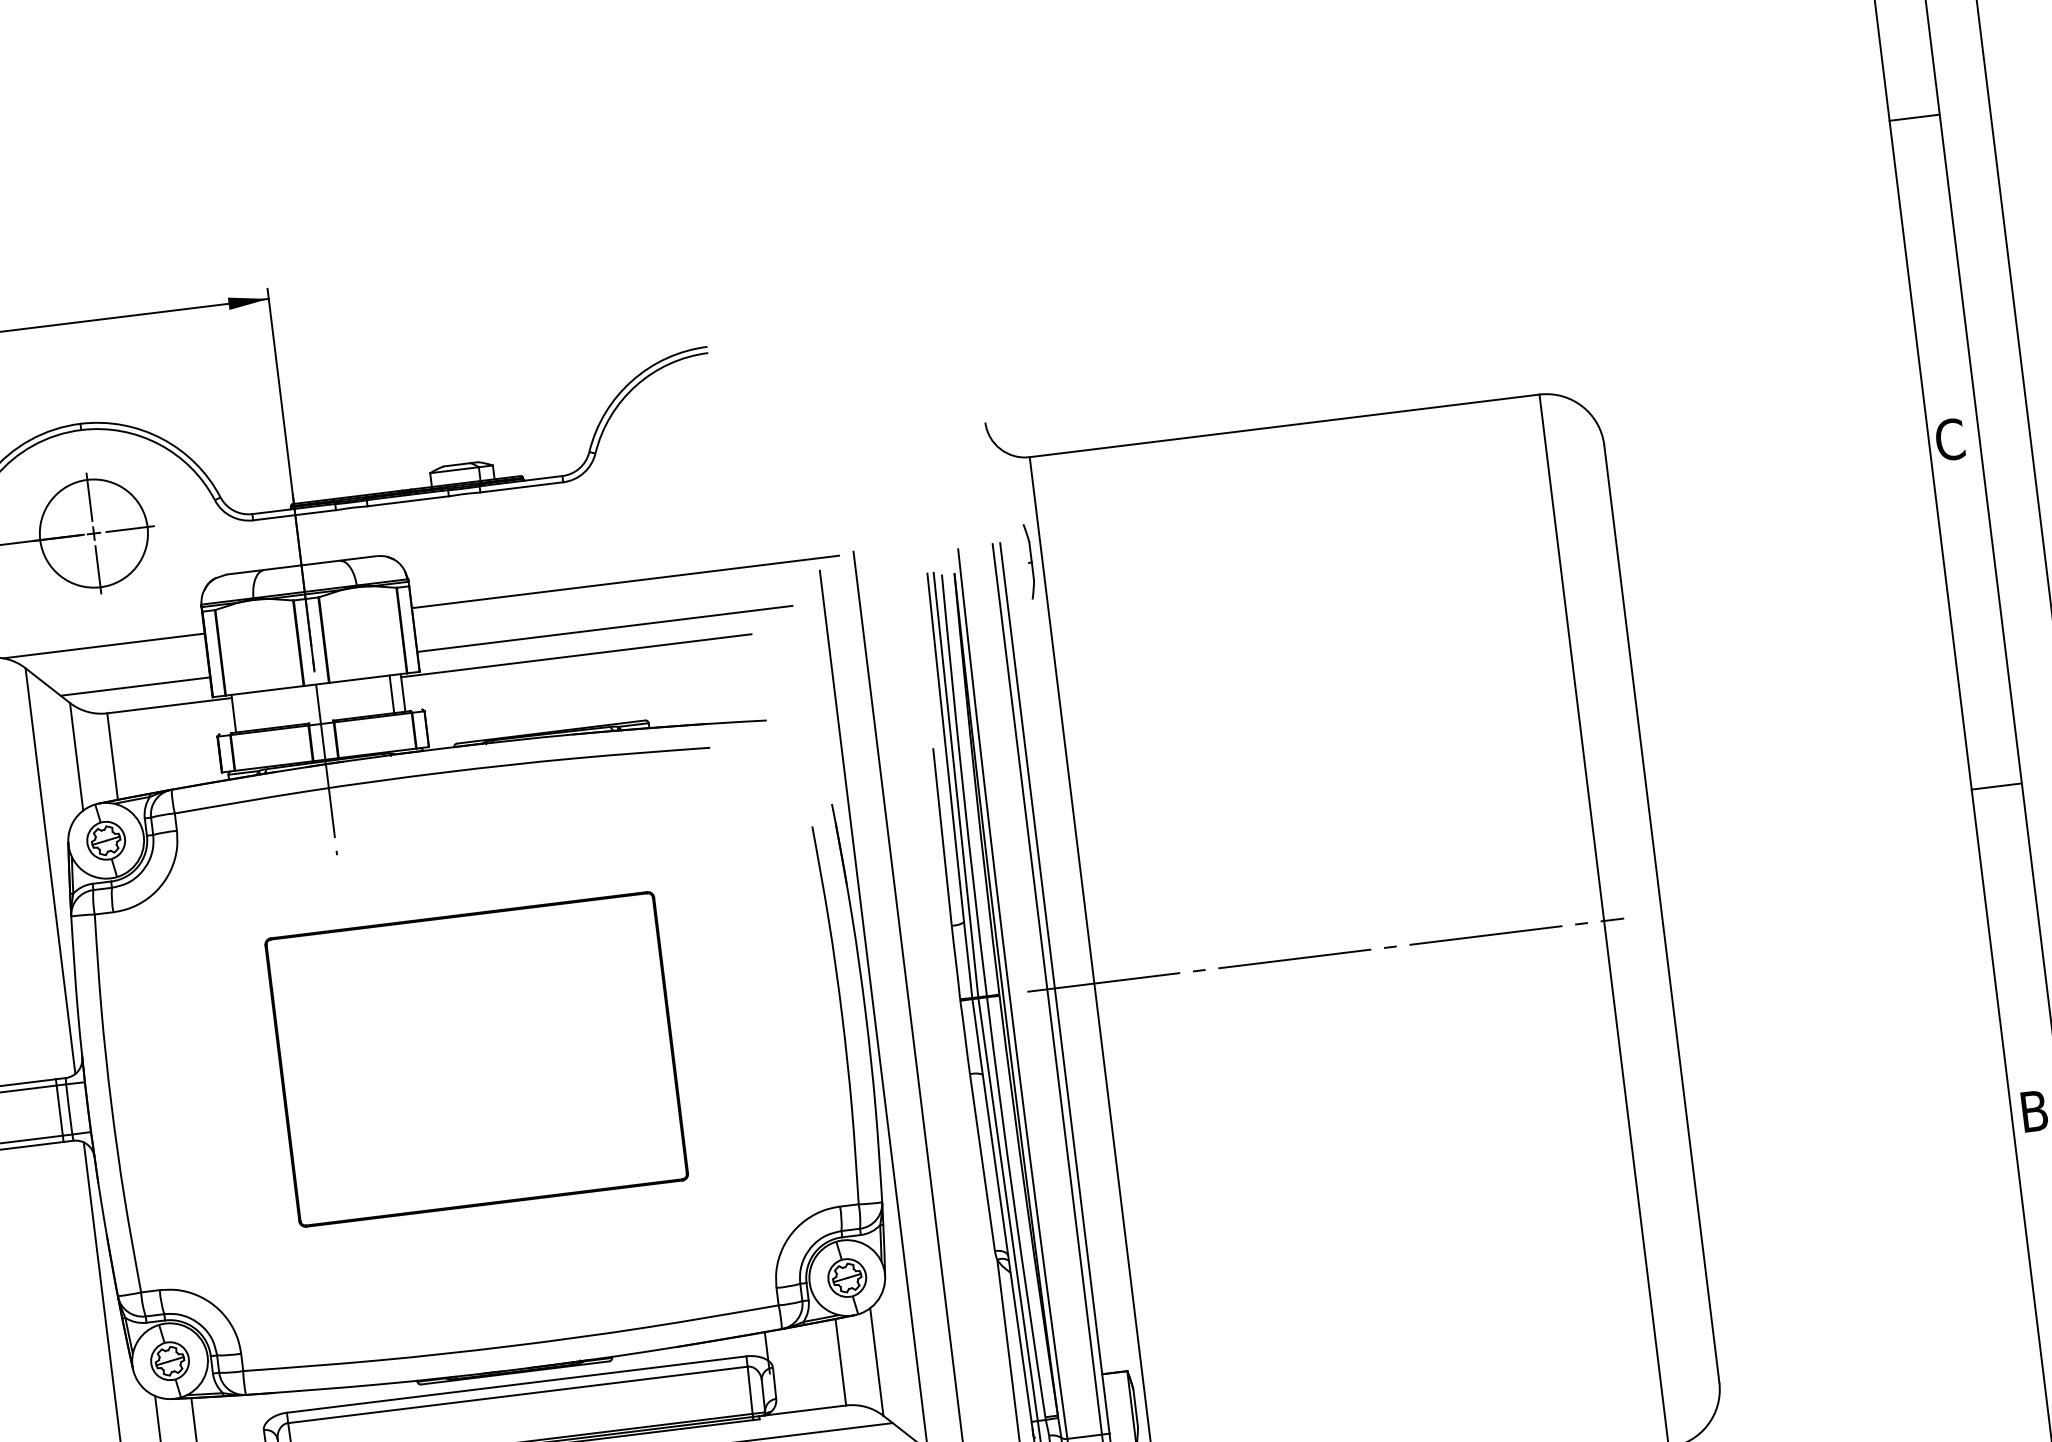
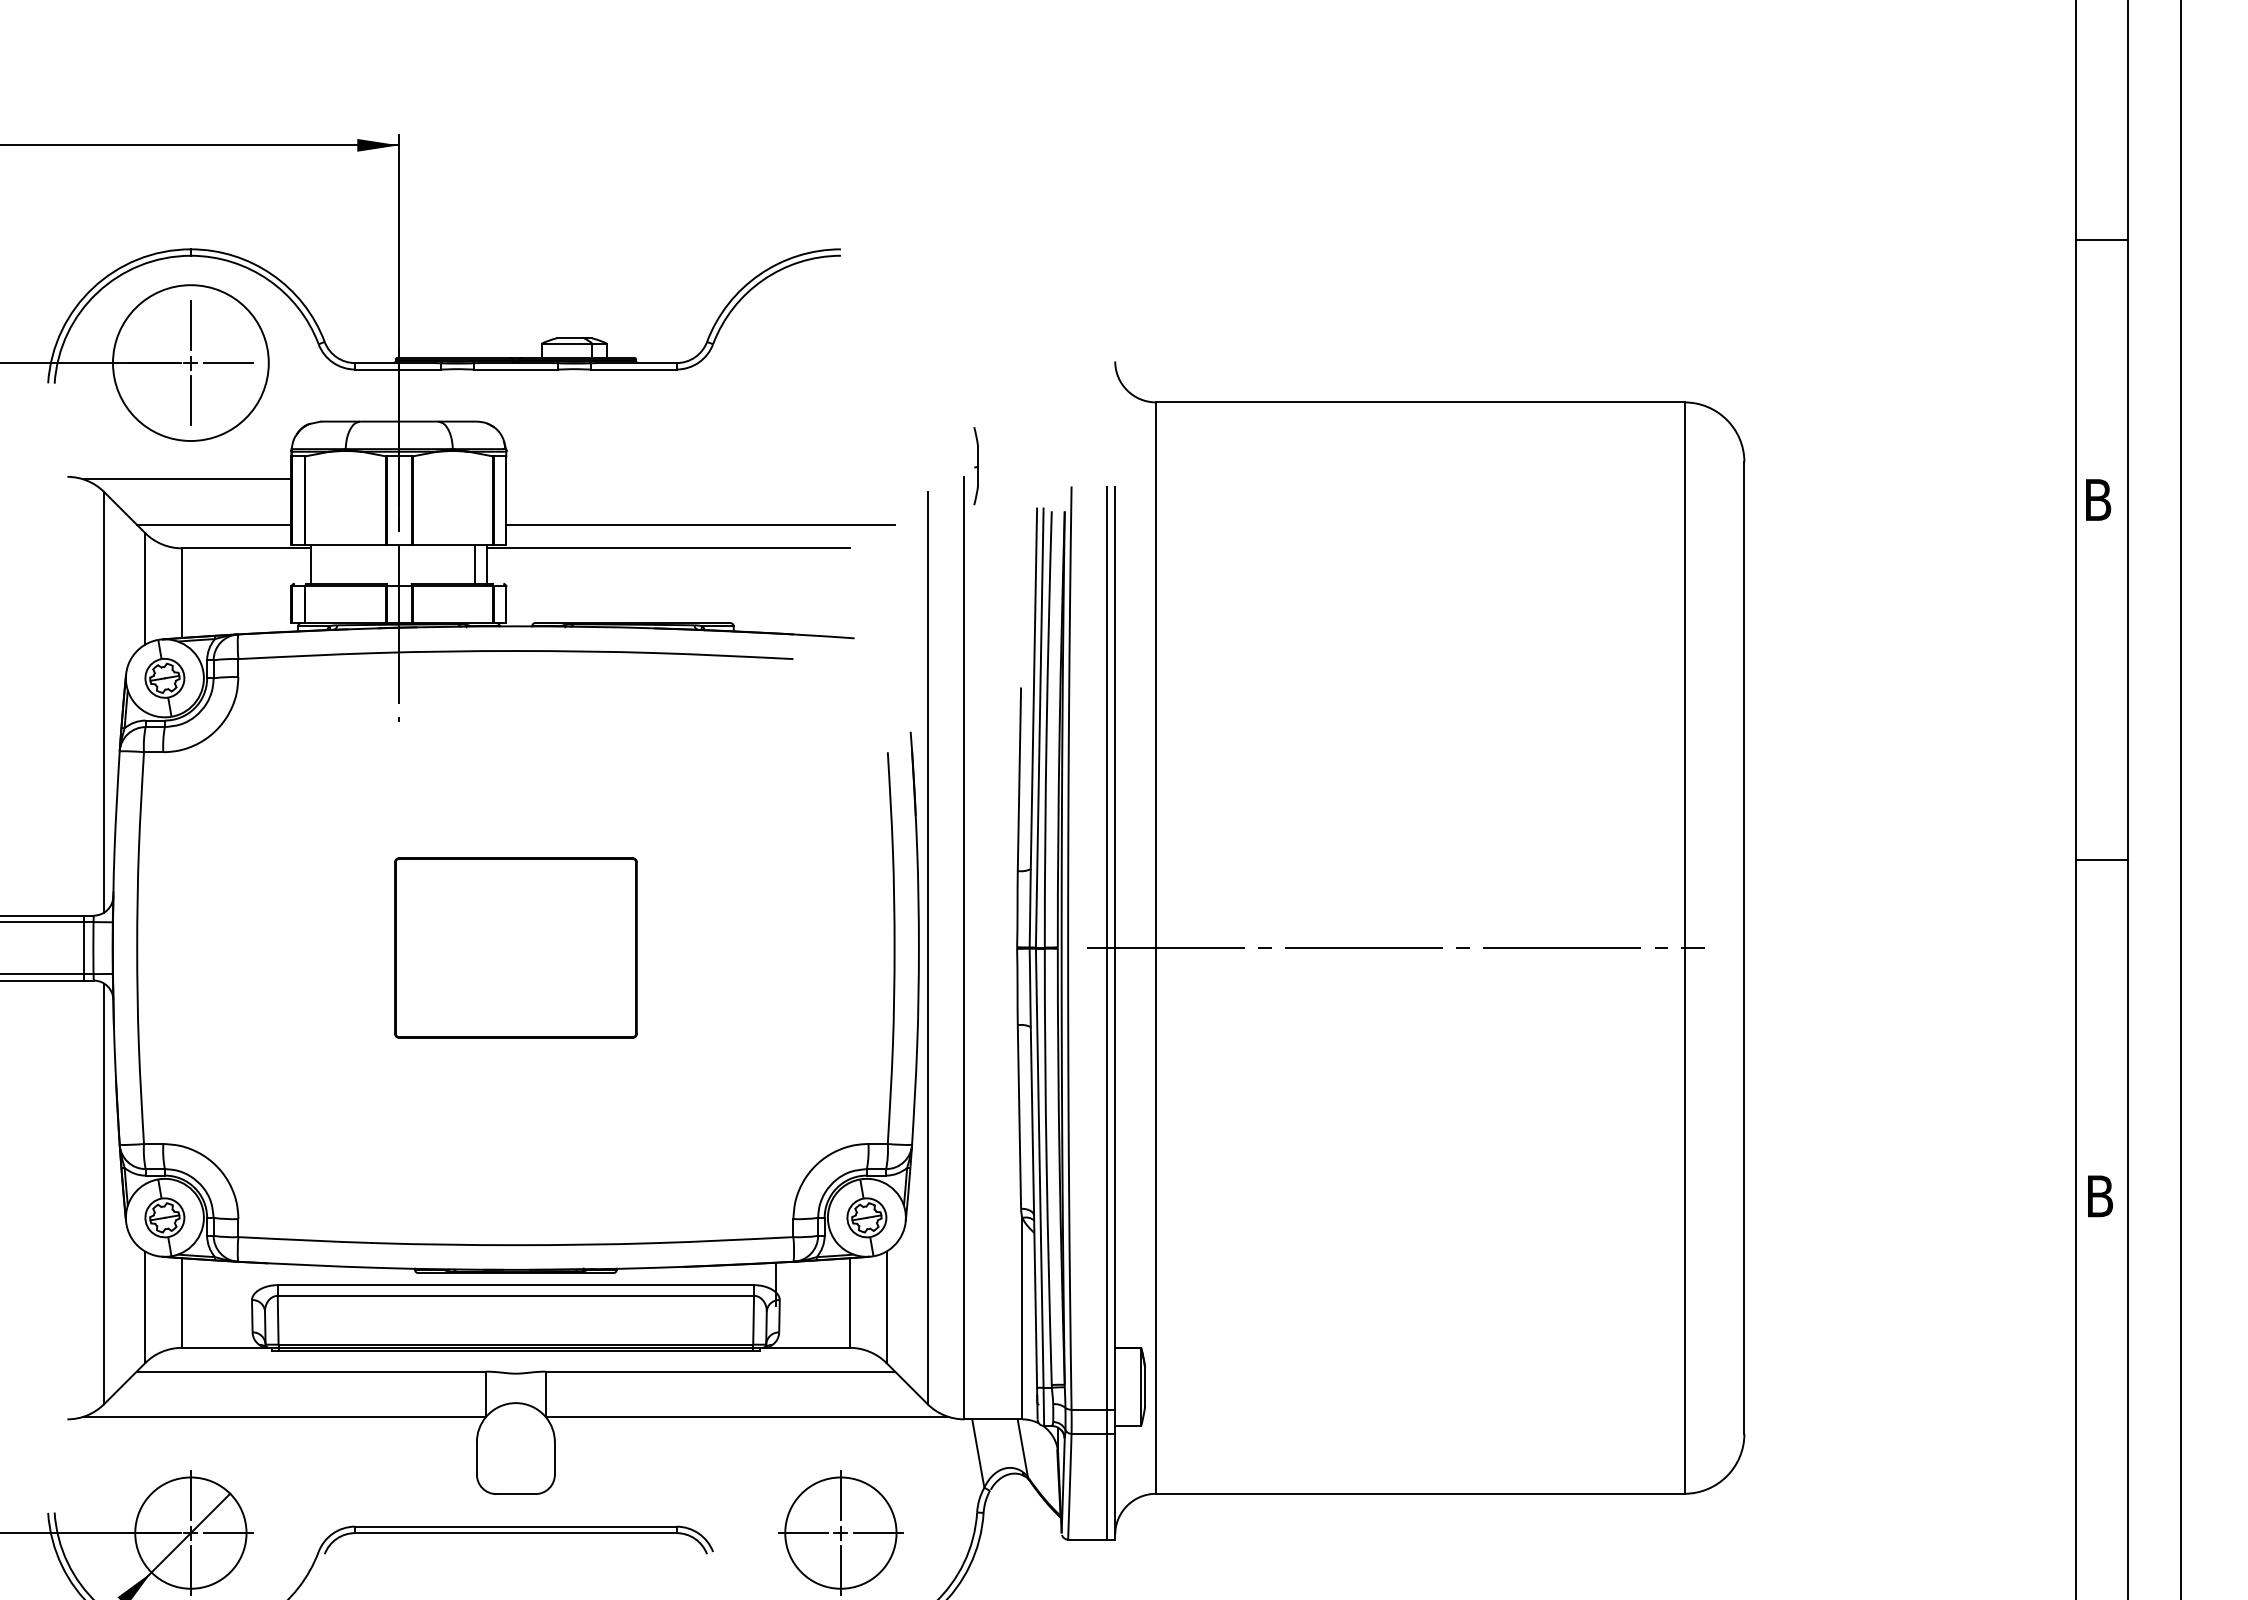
line: (1914, 117) -> (2102, 239), moved
text: (1950, 439) -> (2098, 499), C -> B
circle: (93, 533) -> (190, 362), size x1.4
part: (1029, 562) -> (975, 466), moved
line: (625, 582) -> (727, 479), removed
part: (476, 1058) -> (515, 947), size x0.6

